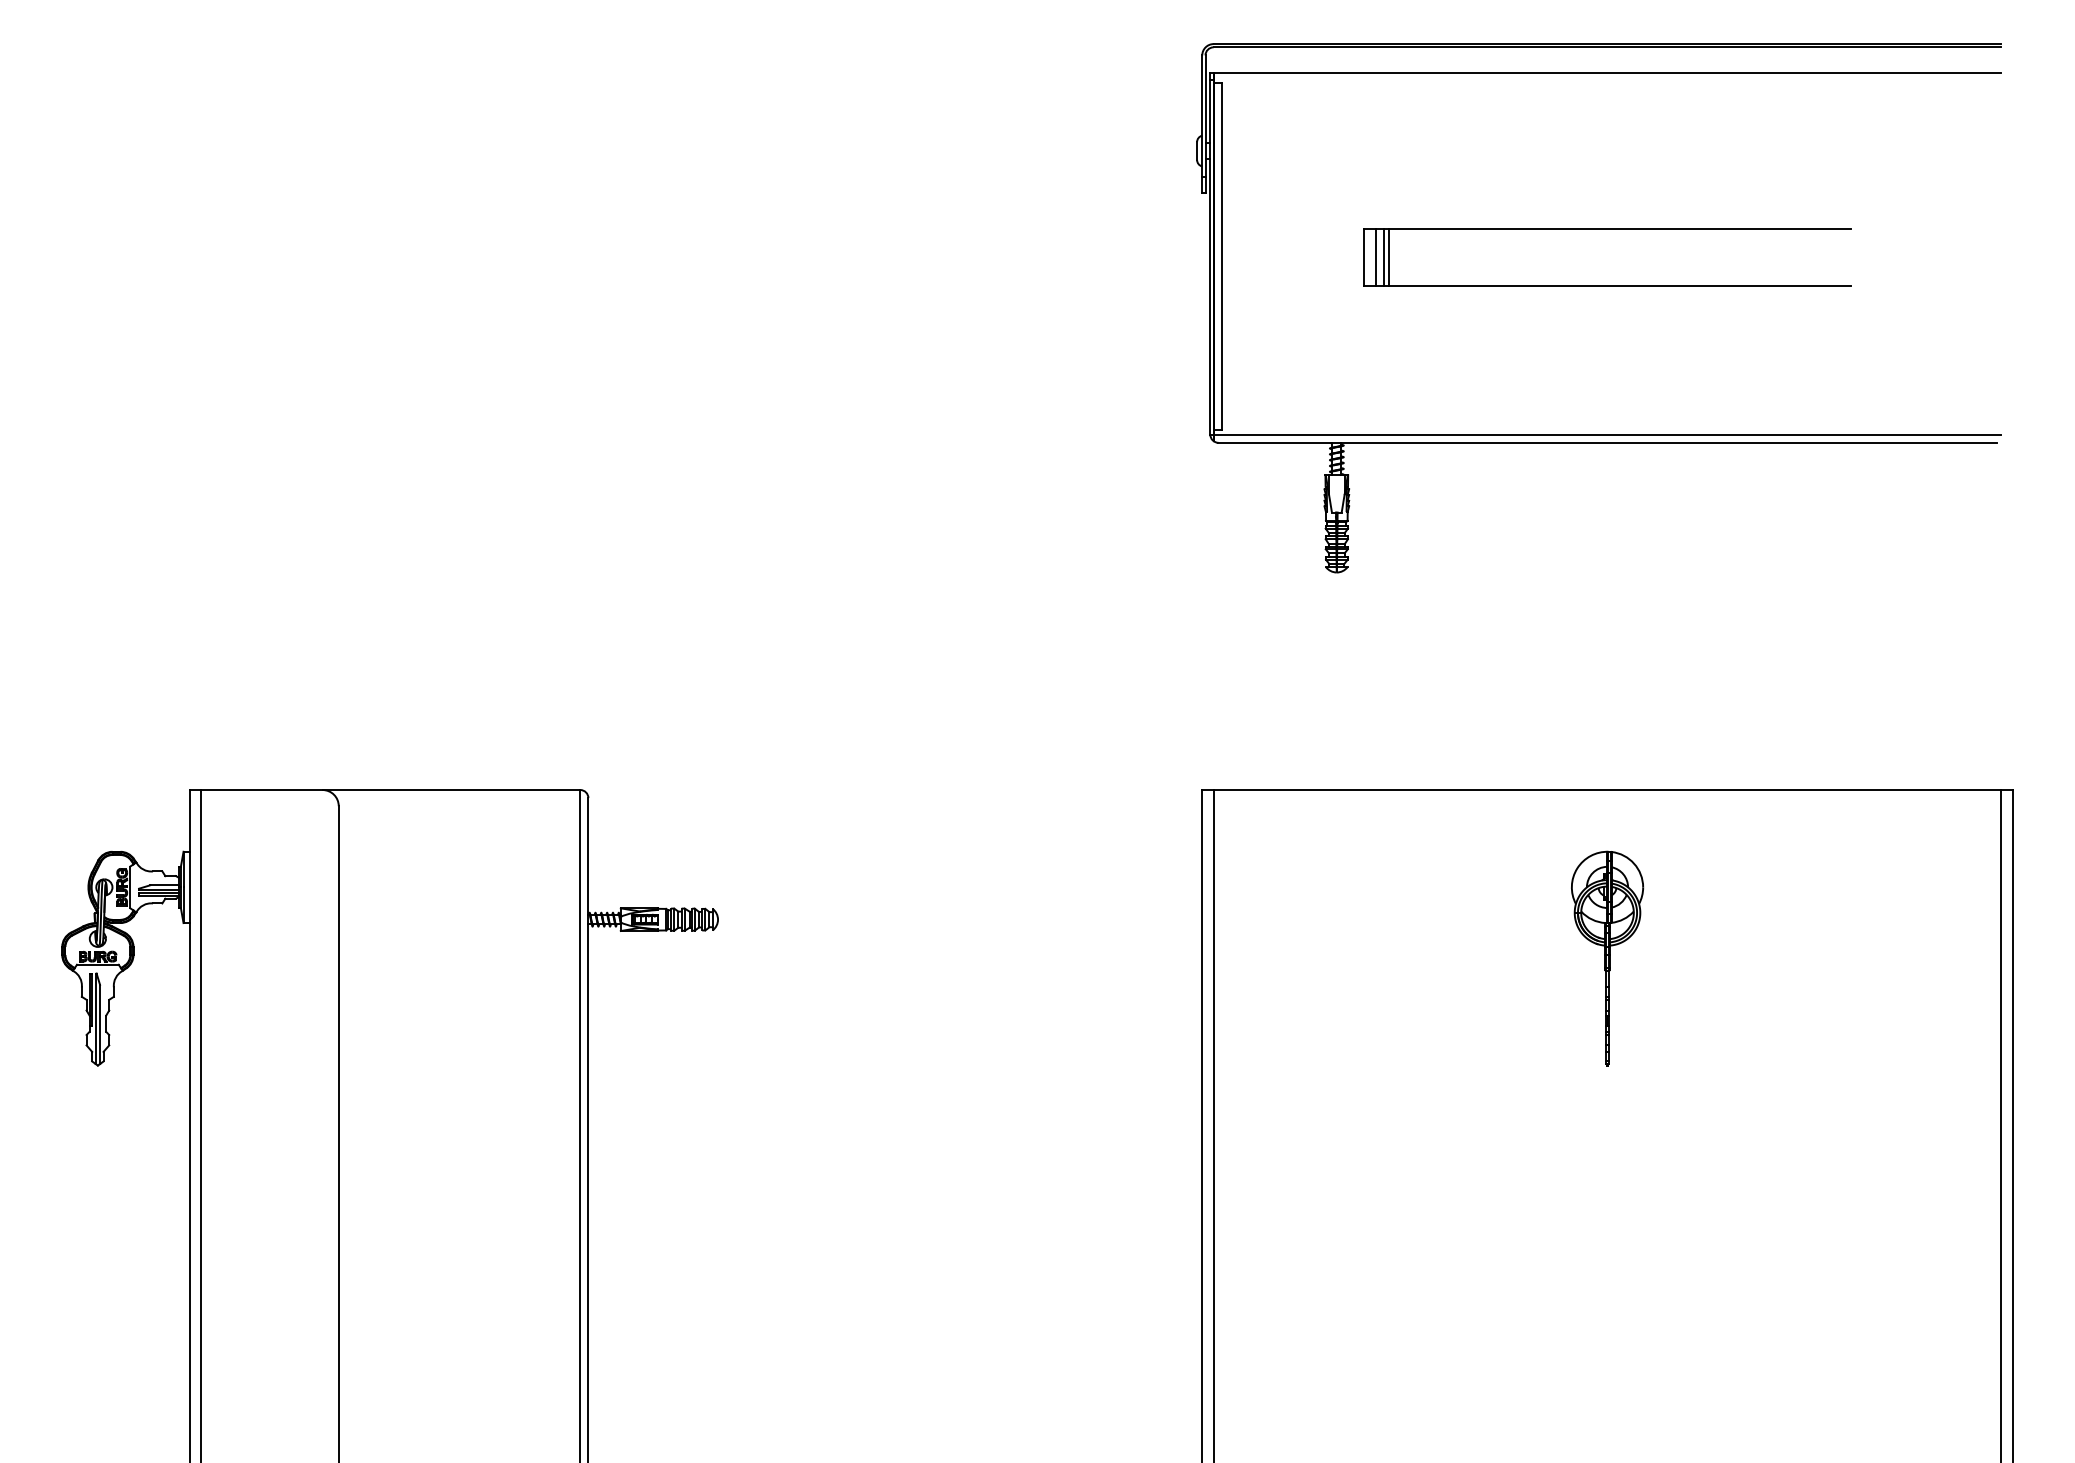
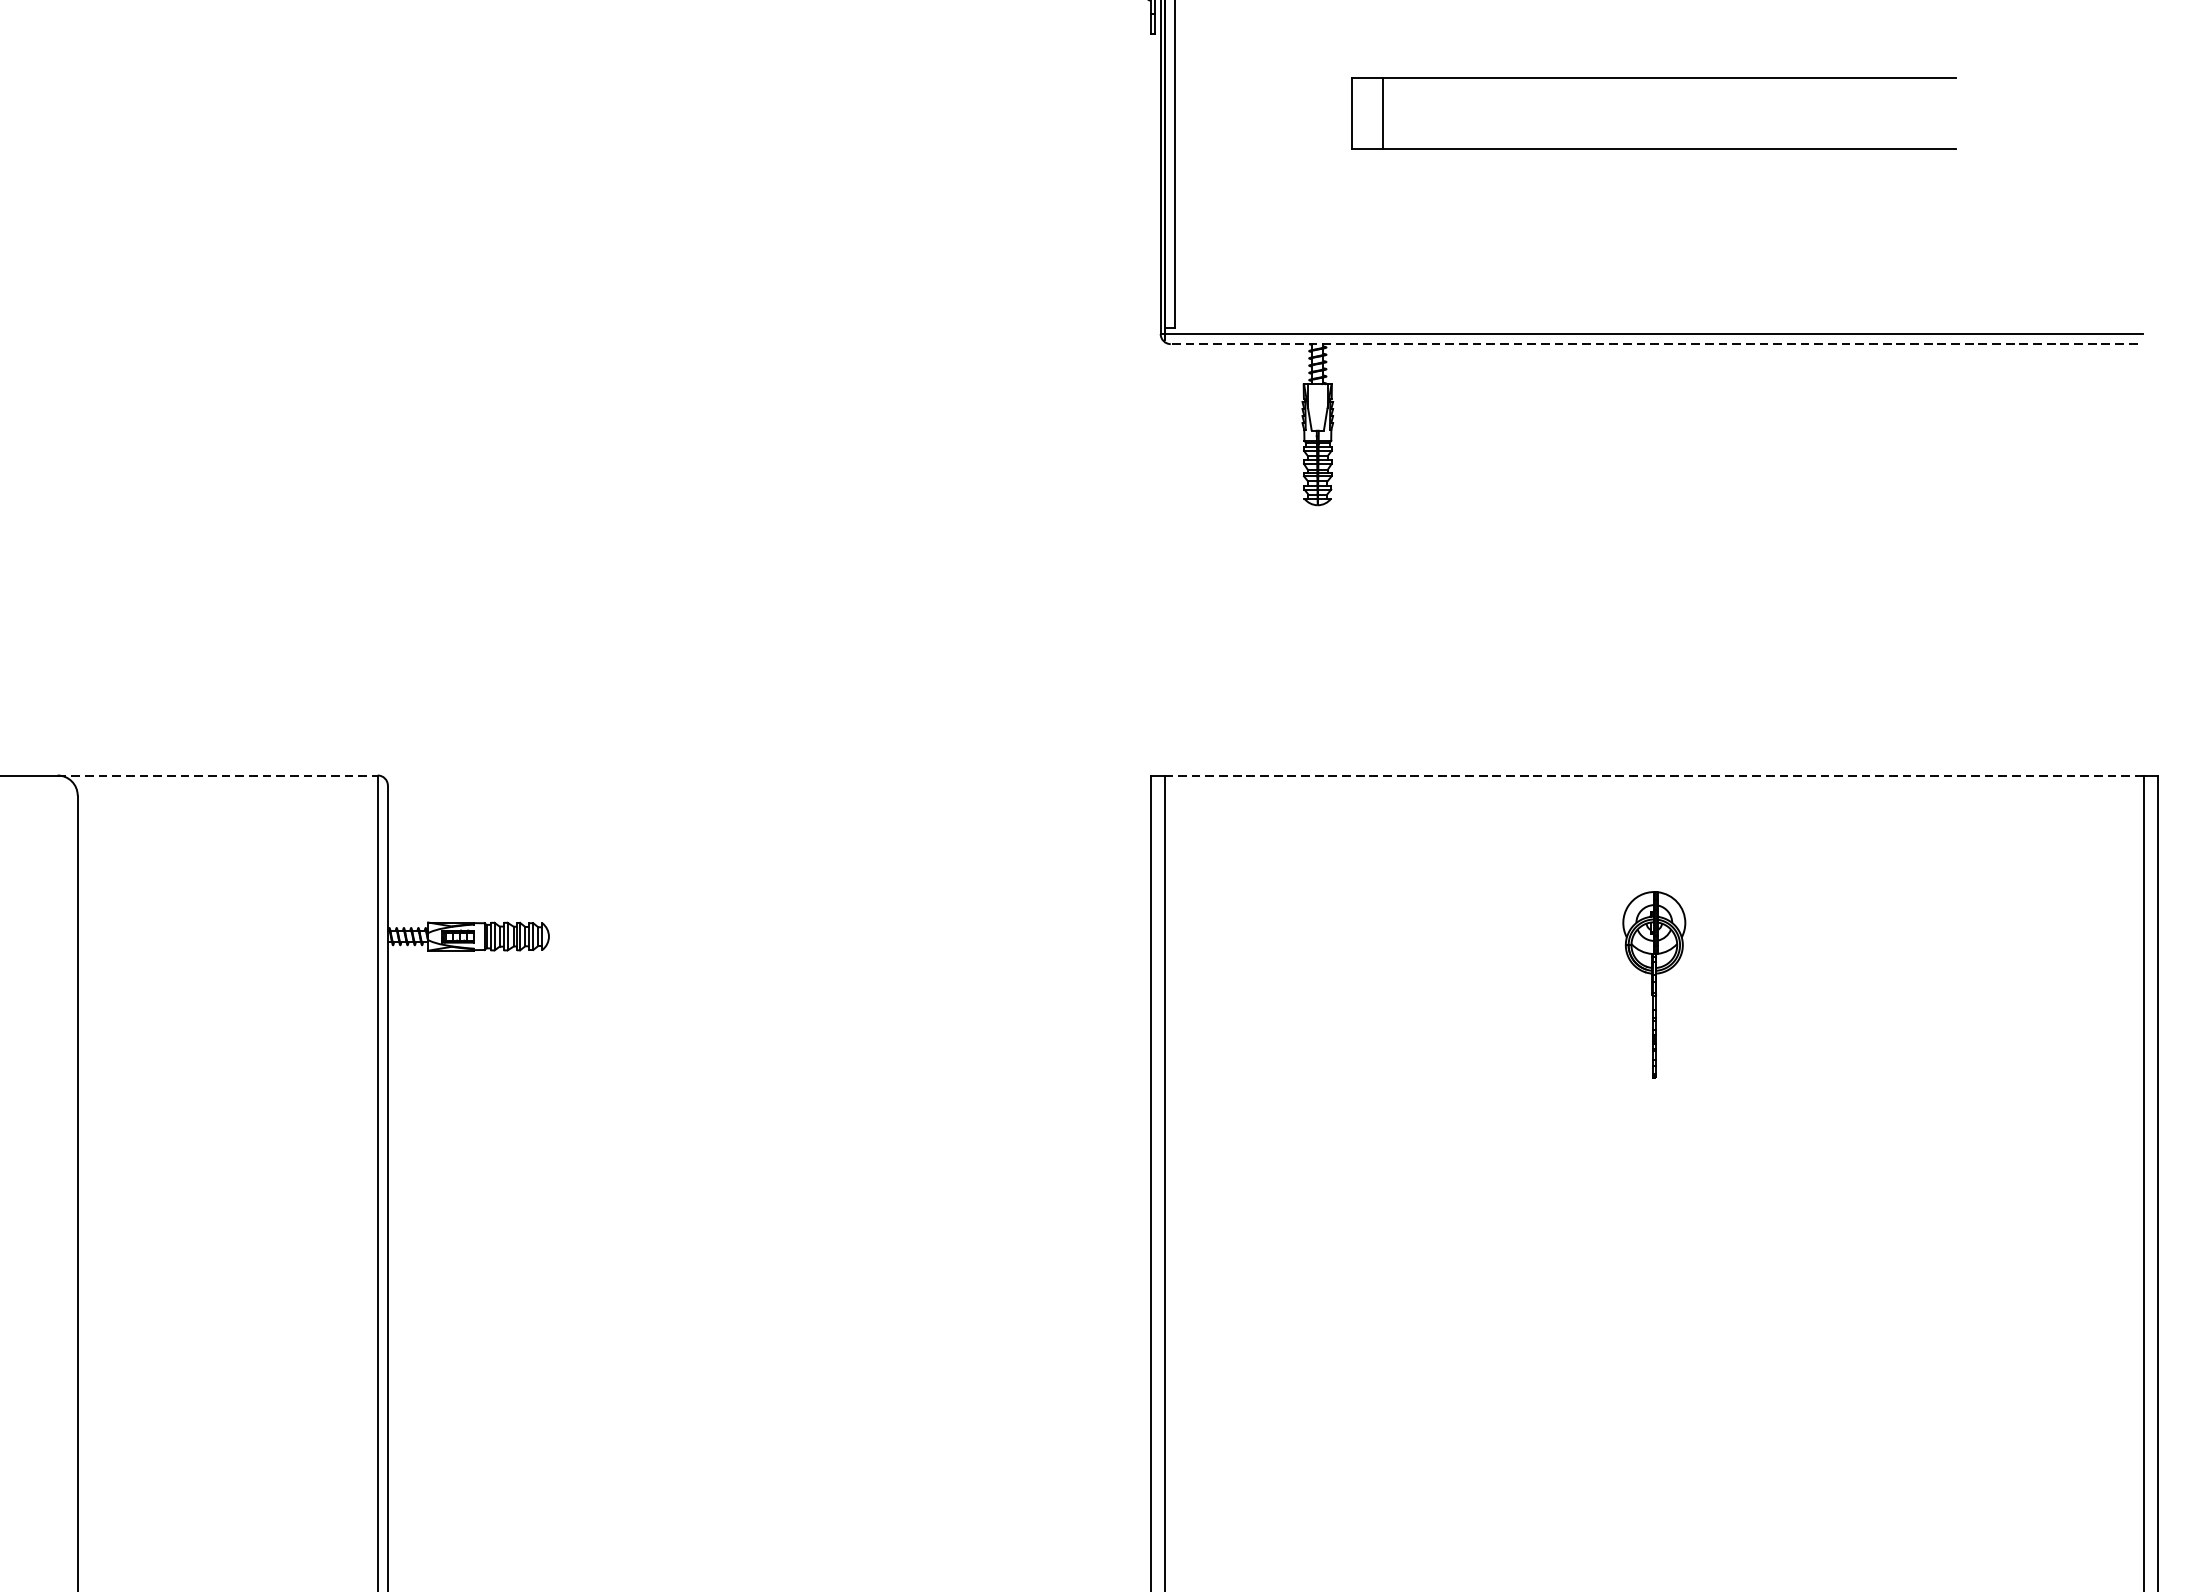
line: (1376, 256) -> (1367, 112), removed
line: (1384, 256) -> (1377, 112), removed
line: (1607, 442) -> (1654, 343), solid -> dashed
line: (451, 790) -> (217, 776), solid -> dashed
line: (1607, 790) -> (1654, 776), solid -> dashed
part: (1607, 958) -> (1654, 984), size x0.7

